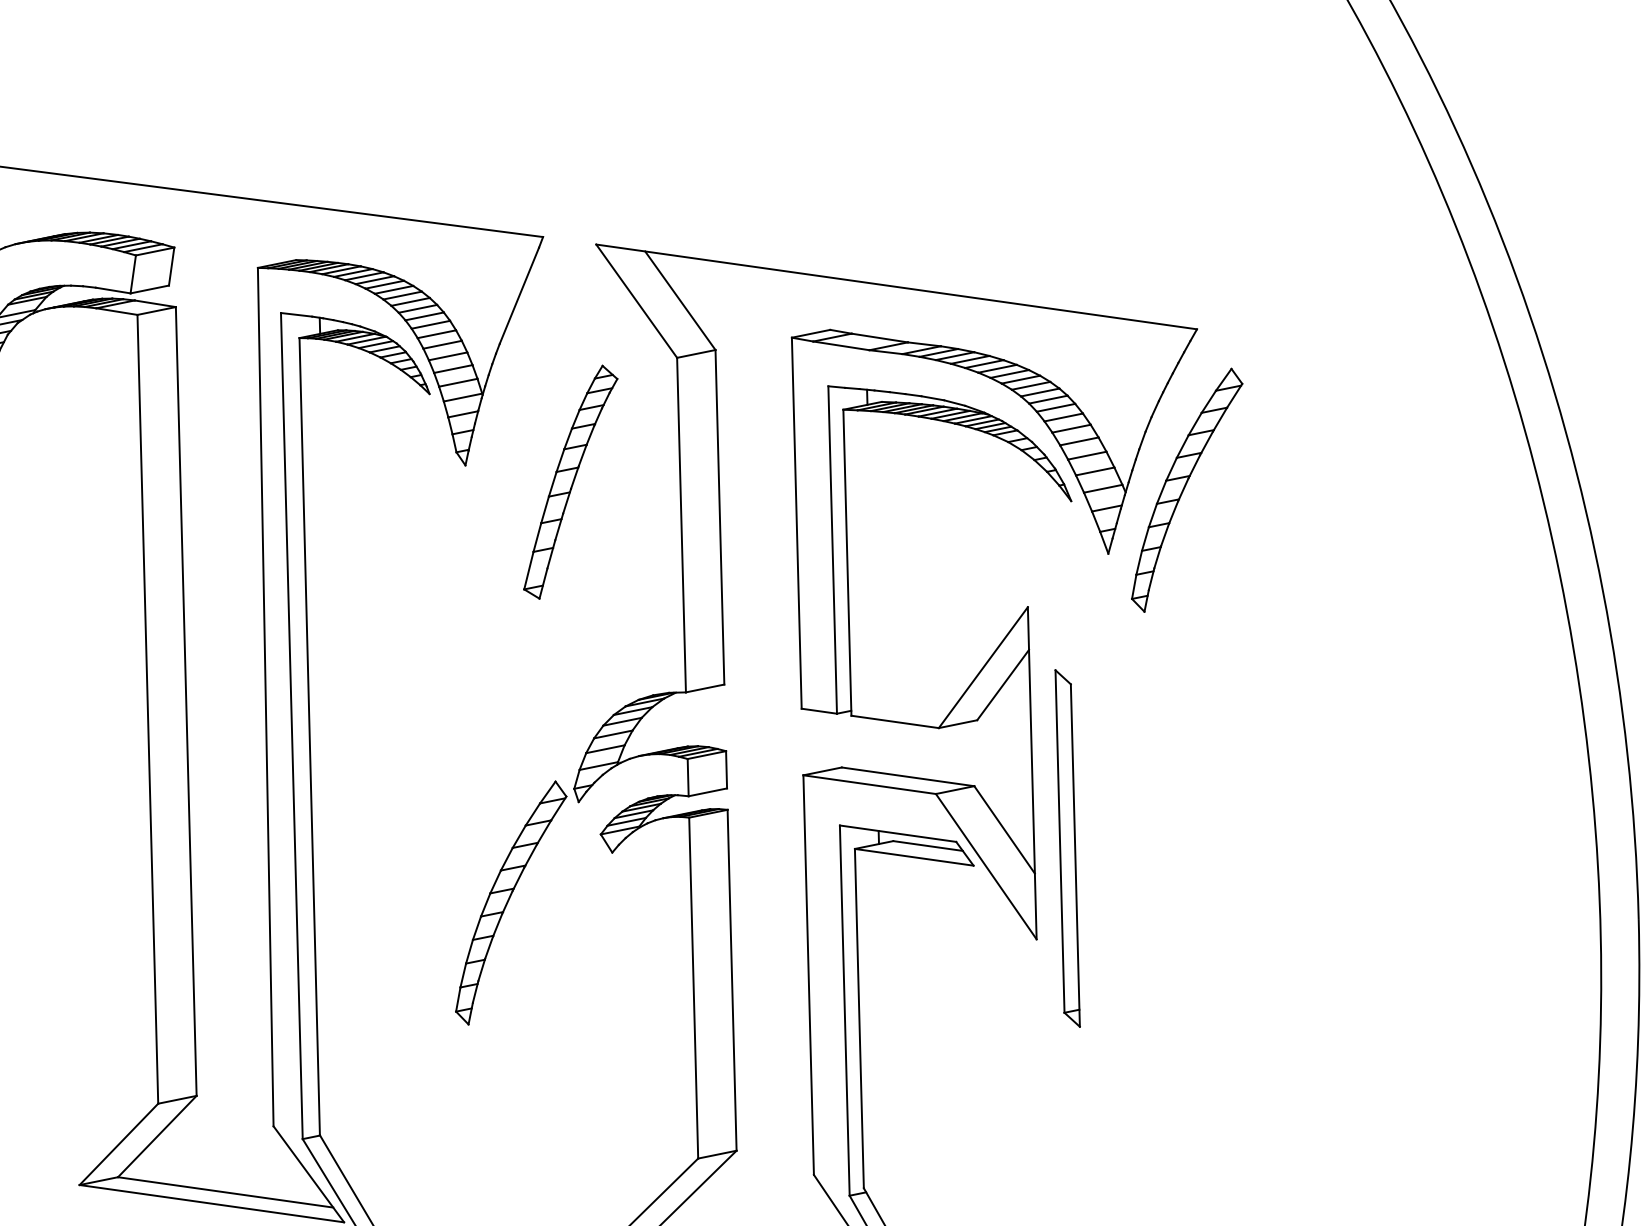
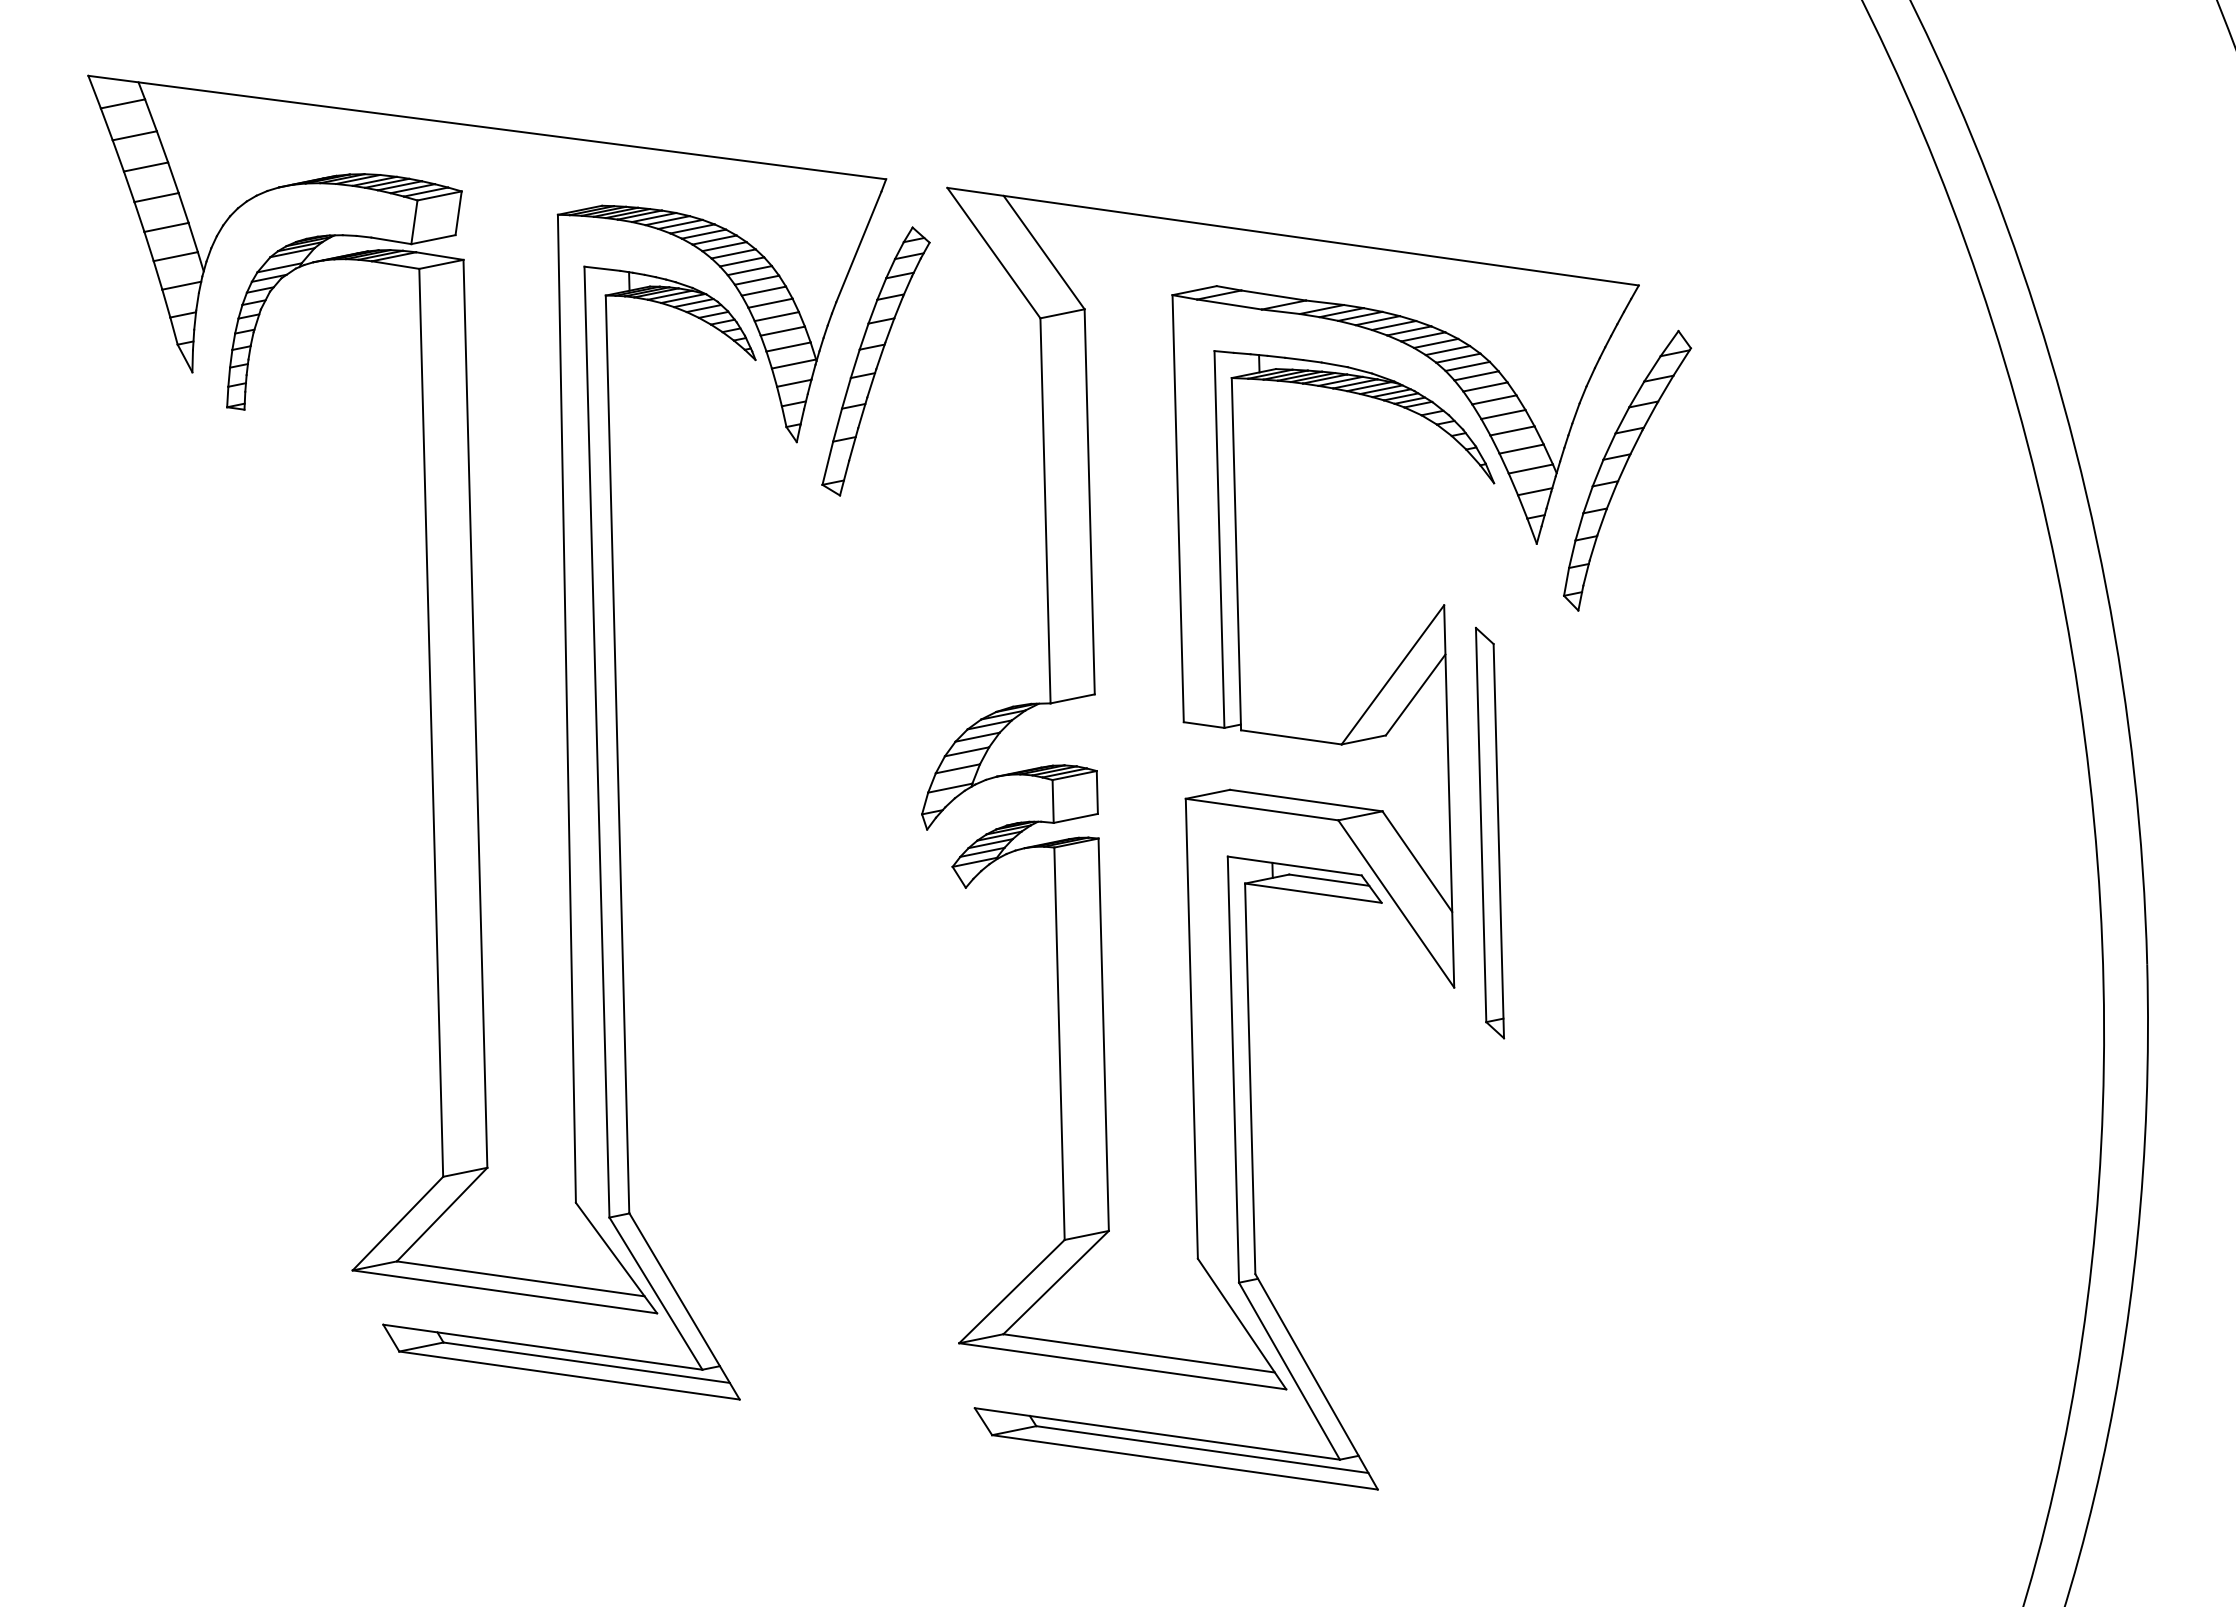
part: (570, 482) -> (875, 361), moved
part: (1068, 848) -> (1490, 832), moved
part: (511, 902) -> (849, 945), removed

